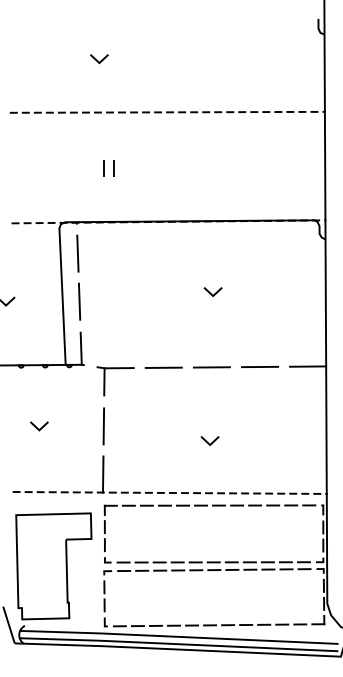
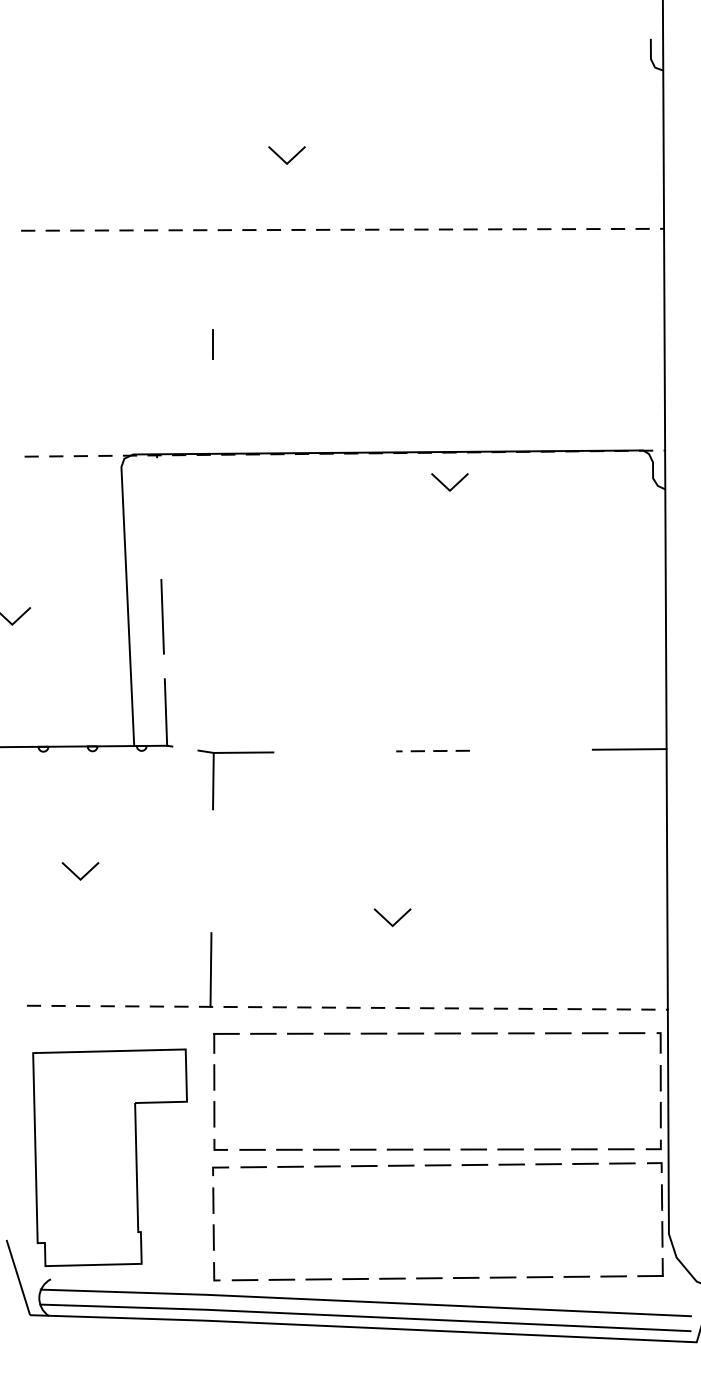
line: (98, 60) -> (285, 158), moved
line: (113, 168) -> (231, 344), removed
line: (77, 253) -> (158, 518), removed
line: (210, 292) -> (444, 483), moved
line: (259, 366) -> (530, 749), removed
line: (163, 367) -> (334, 751), removed
line: (211, 367) -> (432, 751), solid -> dashed
line: (103, 426) -> (211, 871), removed
line: (207, 441) -> (387, 918), moved

